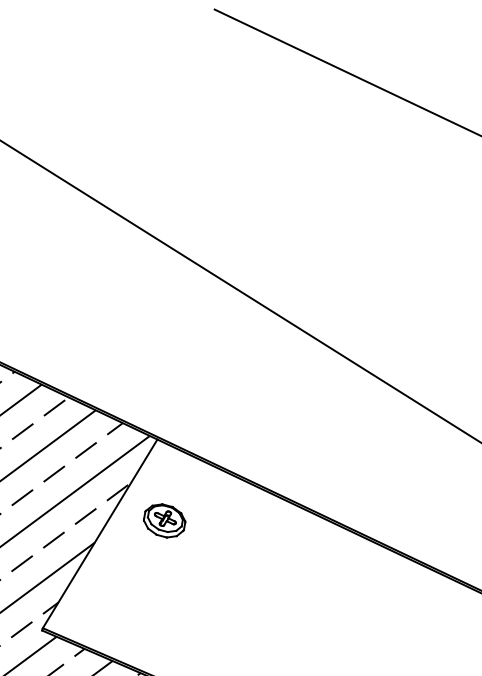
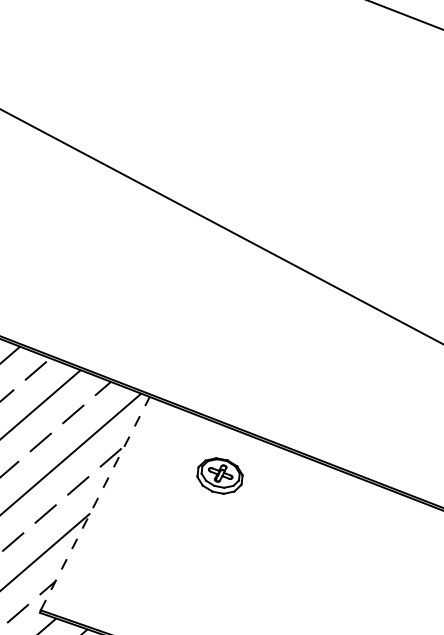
part: (164, 520) -> (219, 475), moved
line: (100, 533) -> (95, 503), solid -> dashed

